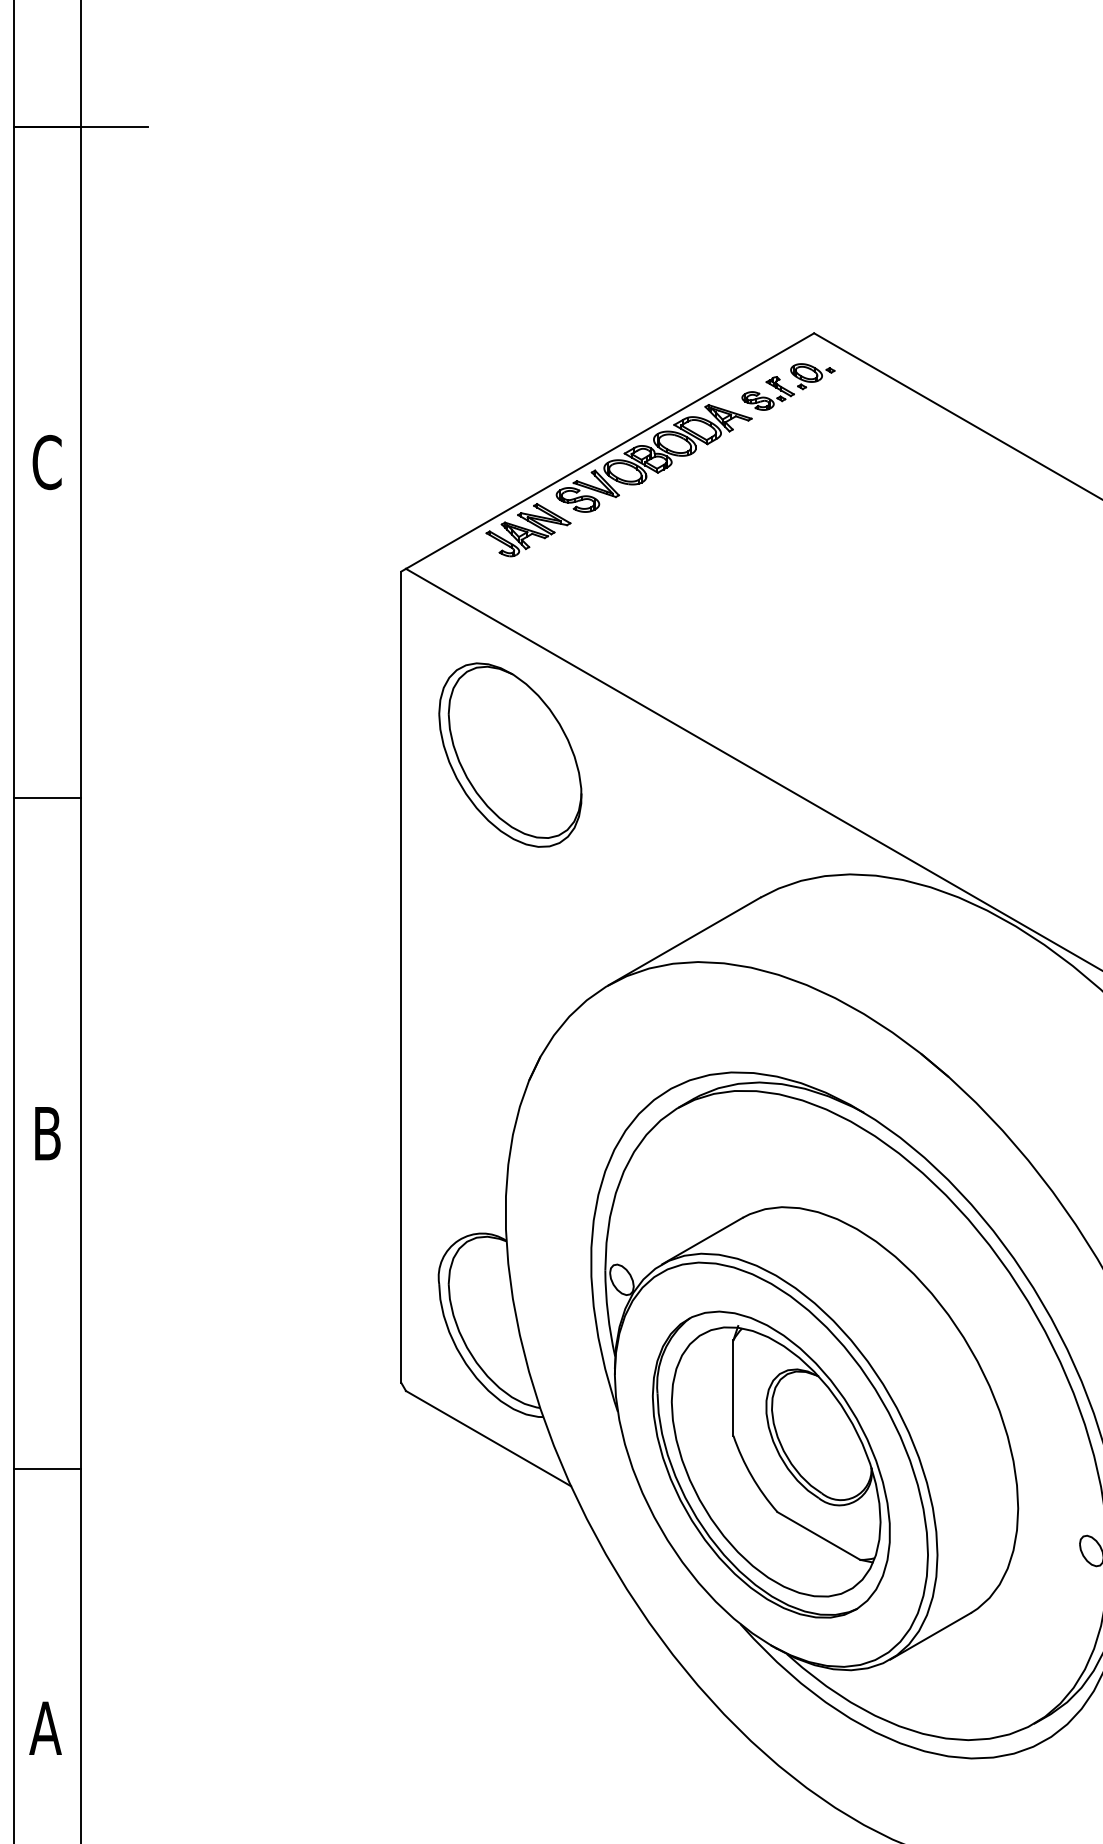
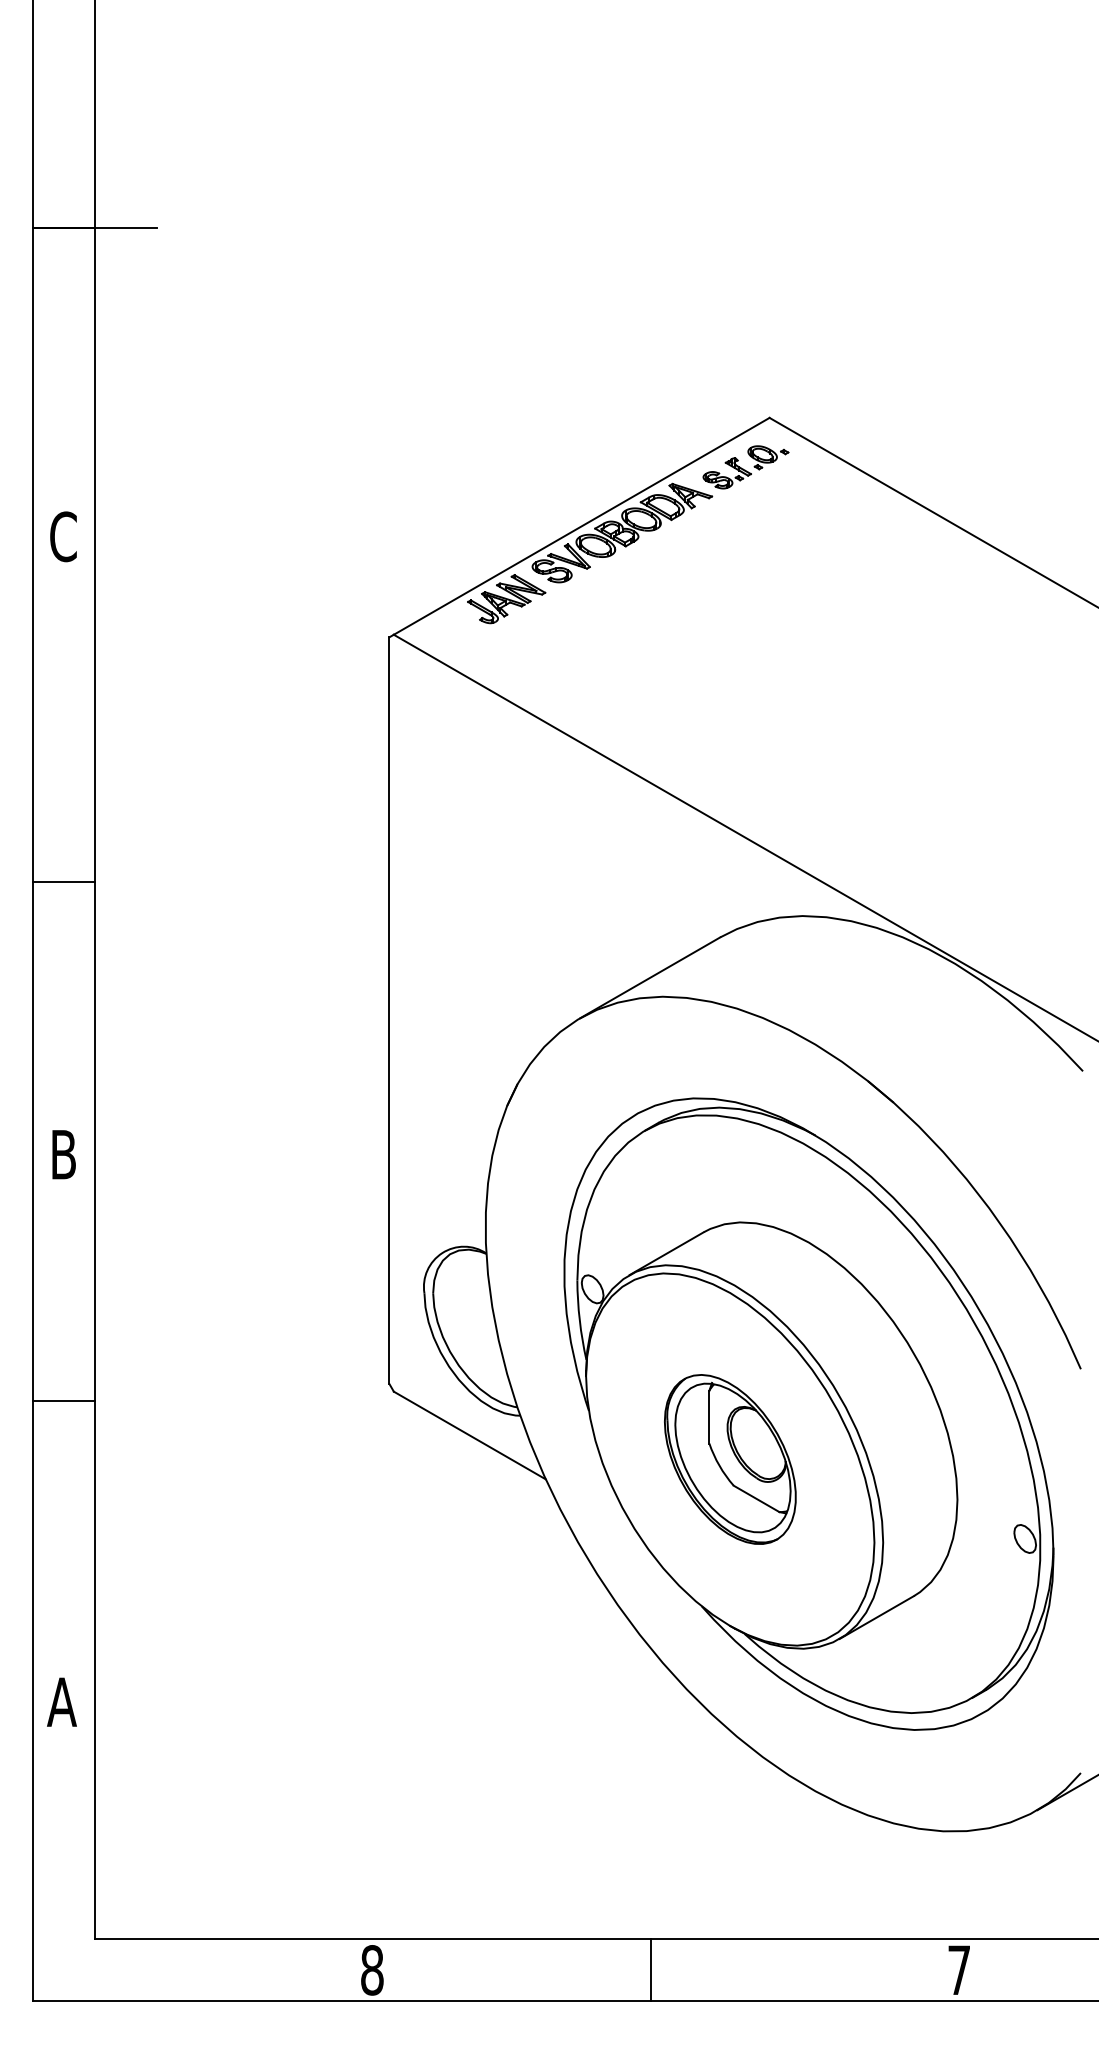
part: (509, 754) -> (489, 805), removed
line: (47, 797) -> (63, 881), moved
part: (771, 1464) -> (730, 1459), size x0.6
line: (47, 1469) -> (63, 1400), moved

